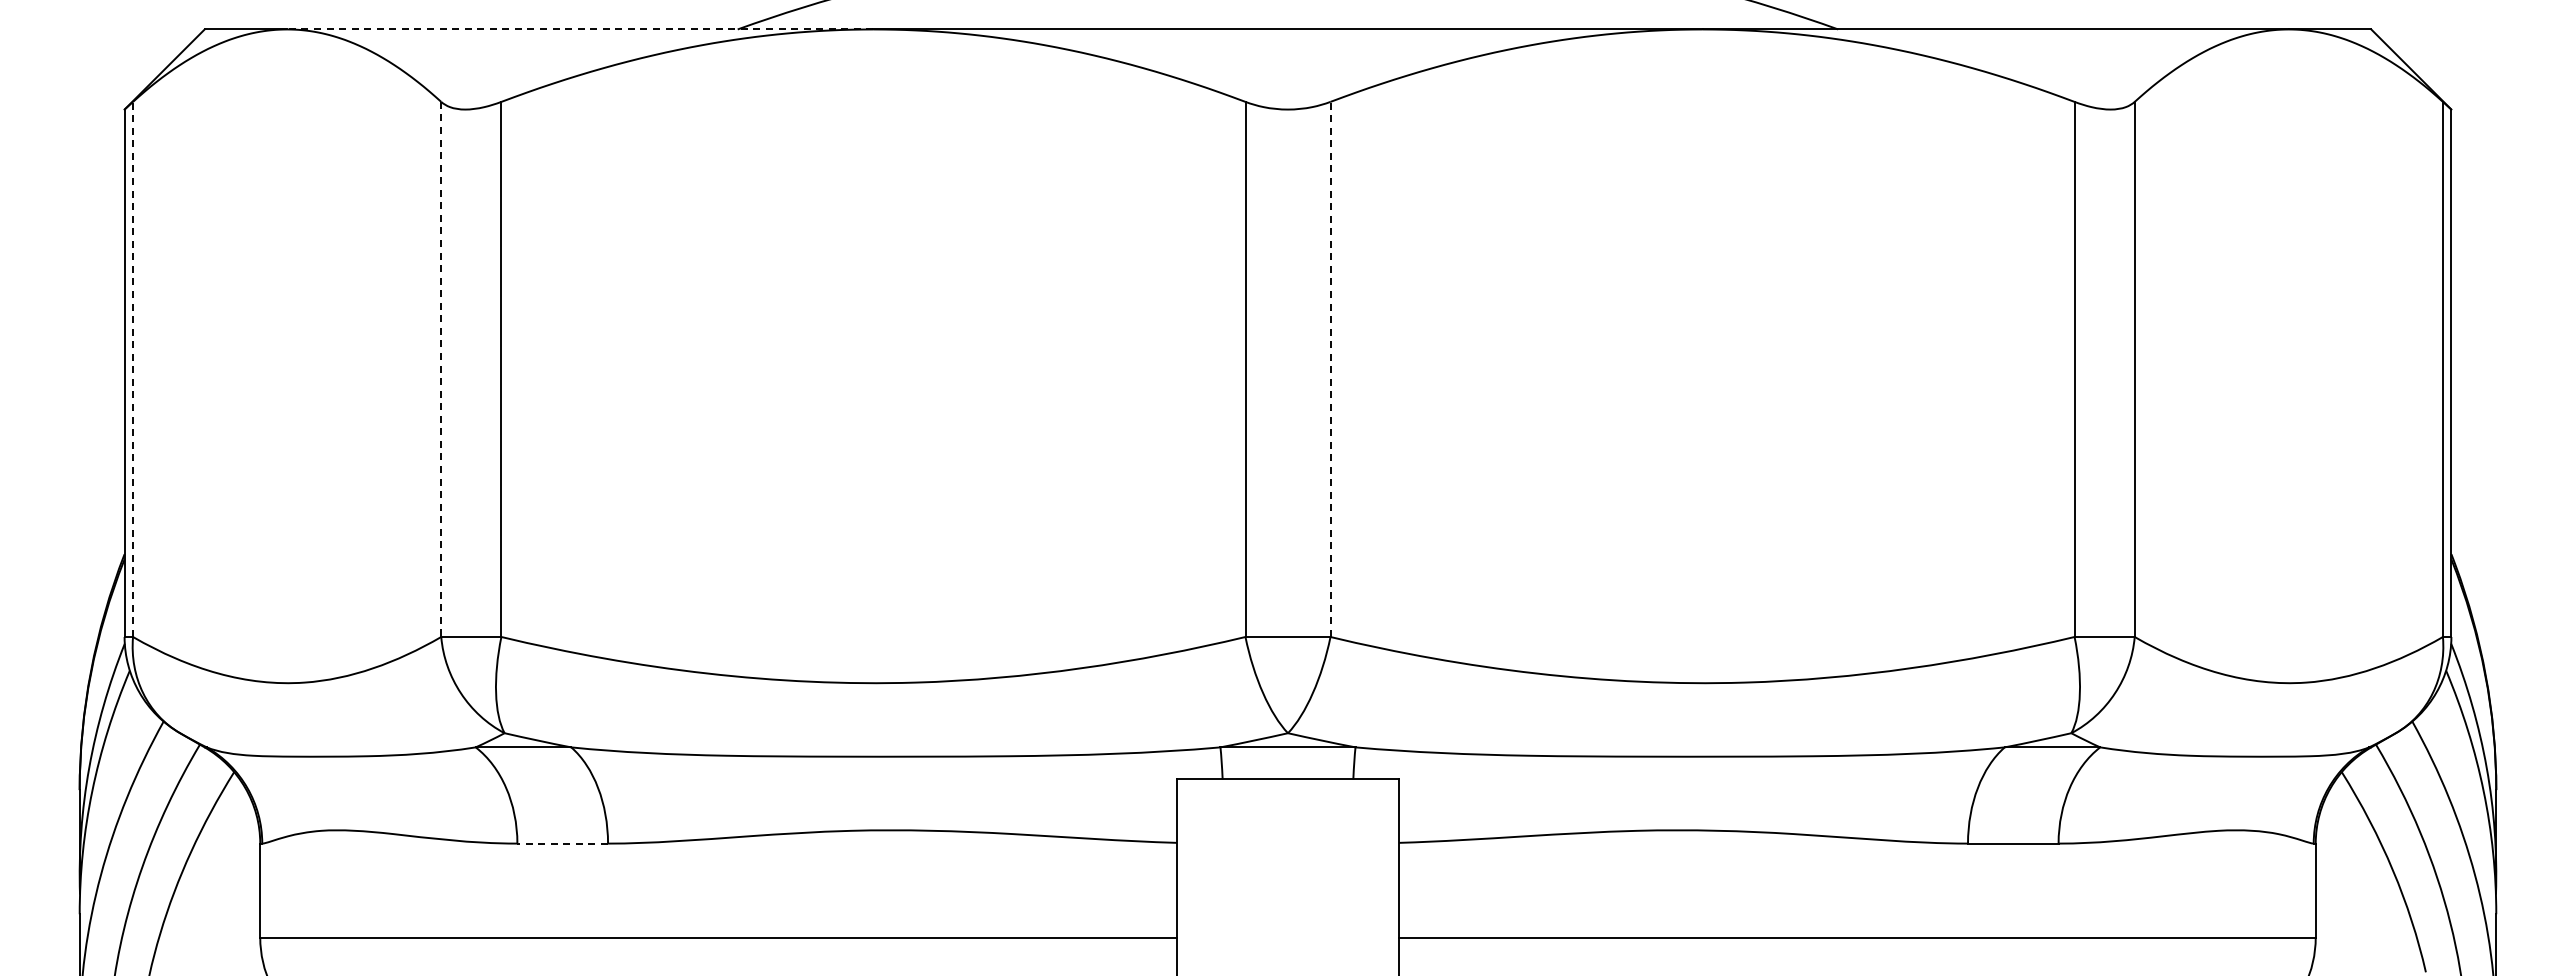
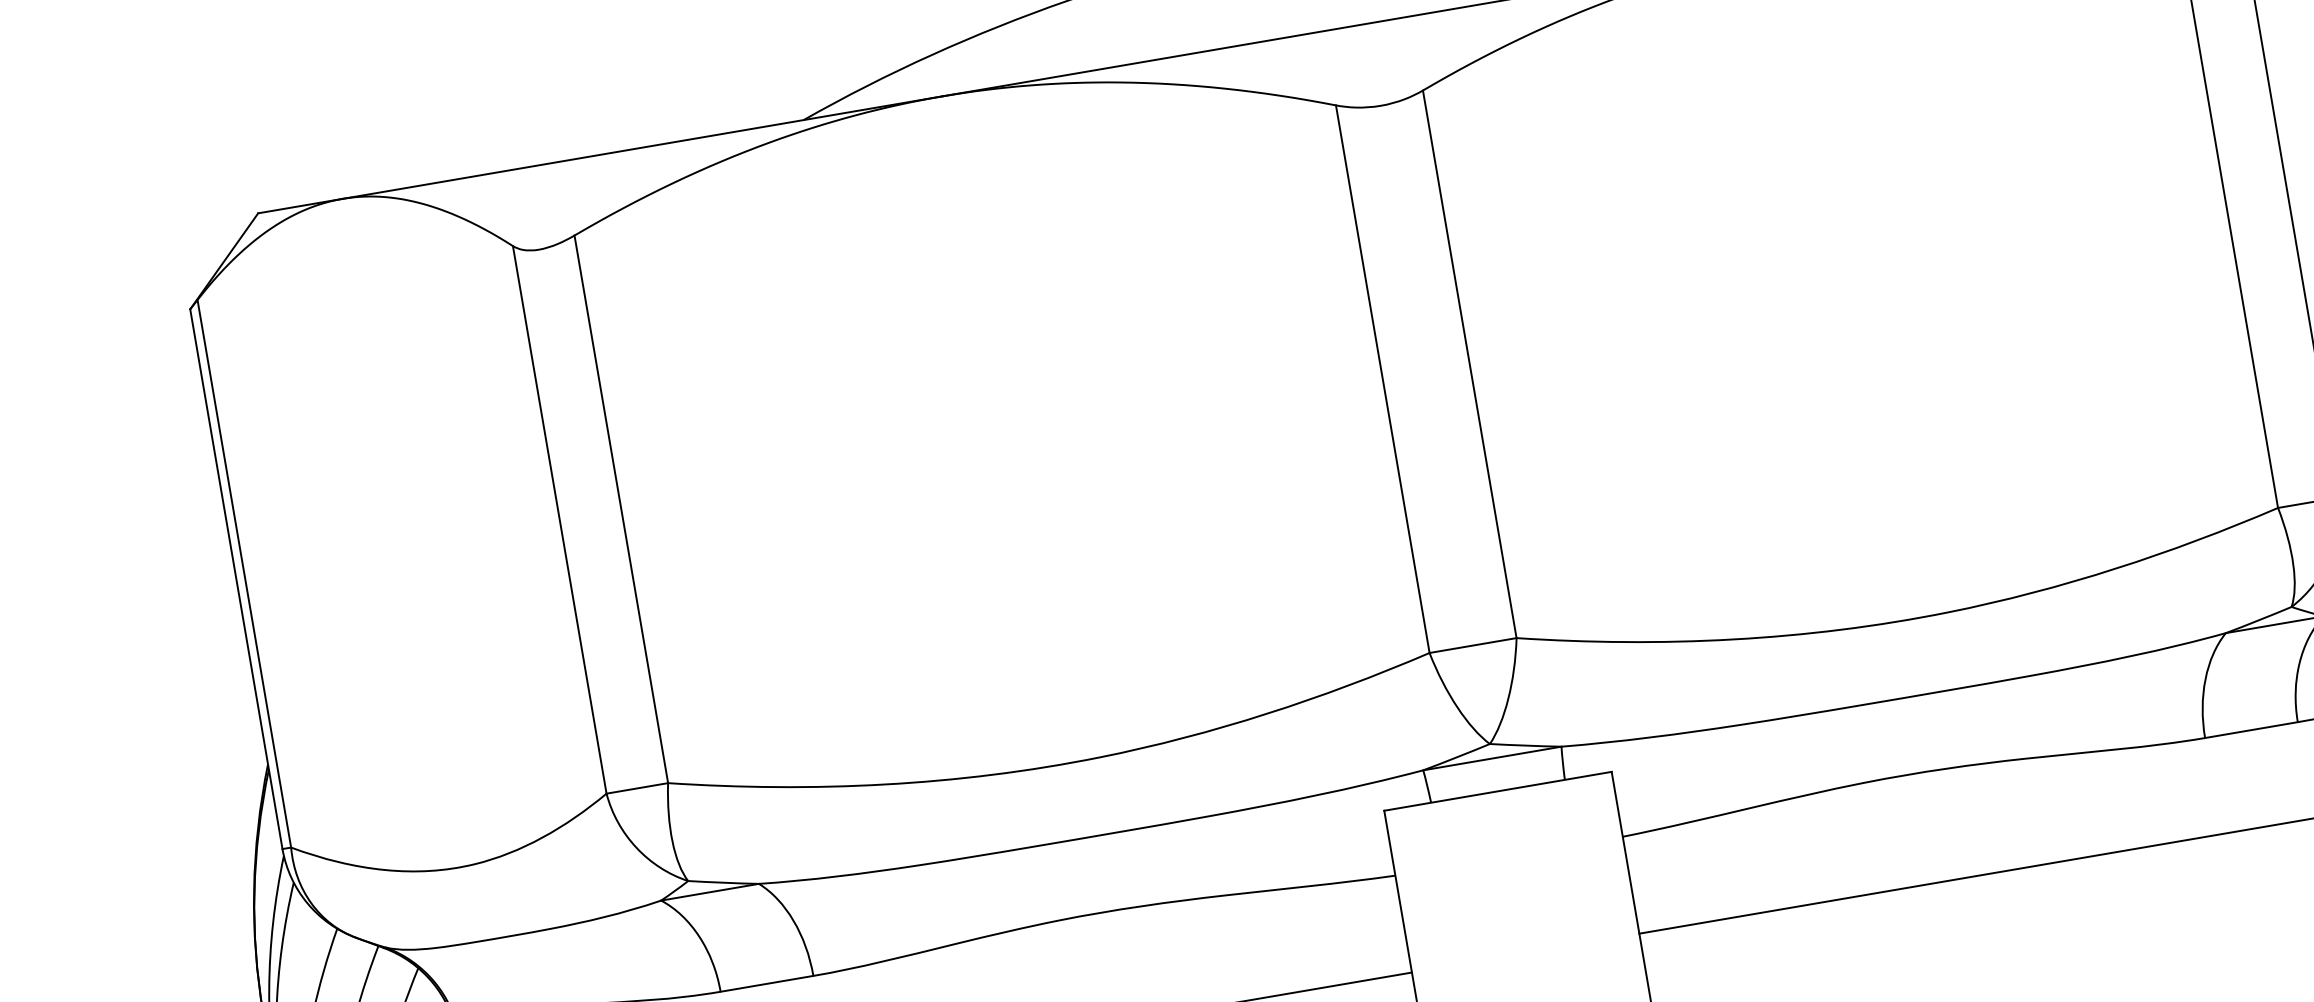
line: (579, 29) -> (641, 147), dashed -> solid
line: (133, 369) -> (244, 573), dashed -> solid
line: (441, 369) -> (560, 519), dashed -> solid
line: (1330, 369) -> (1469, 364), dashed -> solid
line: (562, 843) -> (766, 983), dashed -> solid

